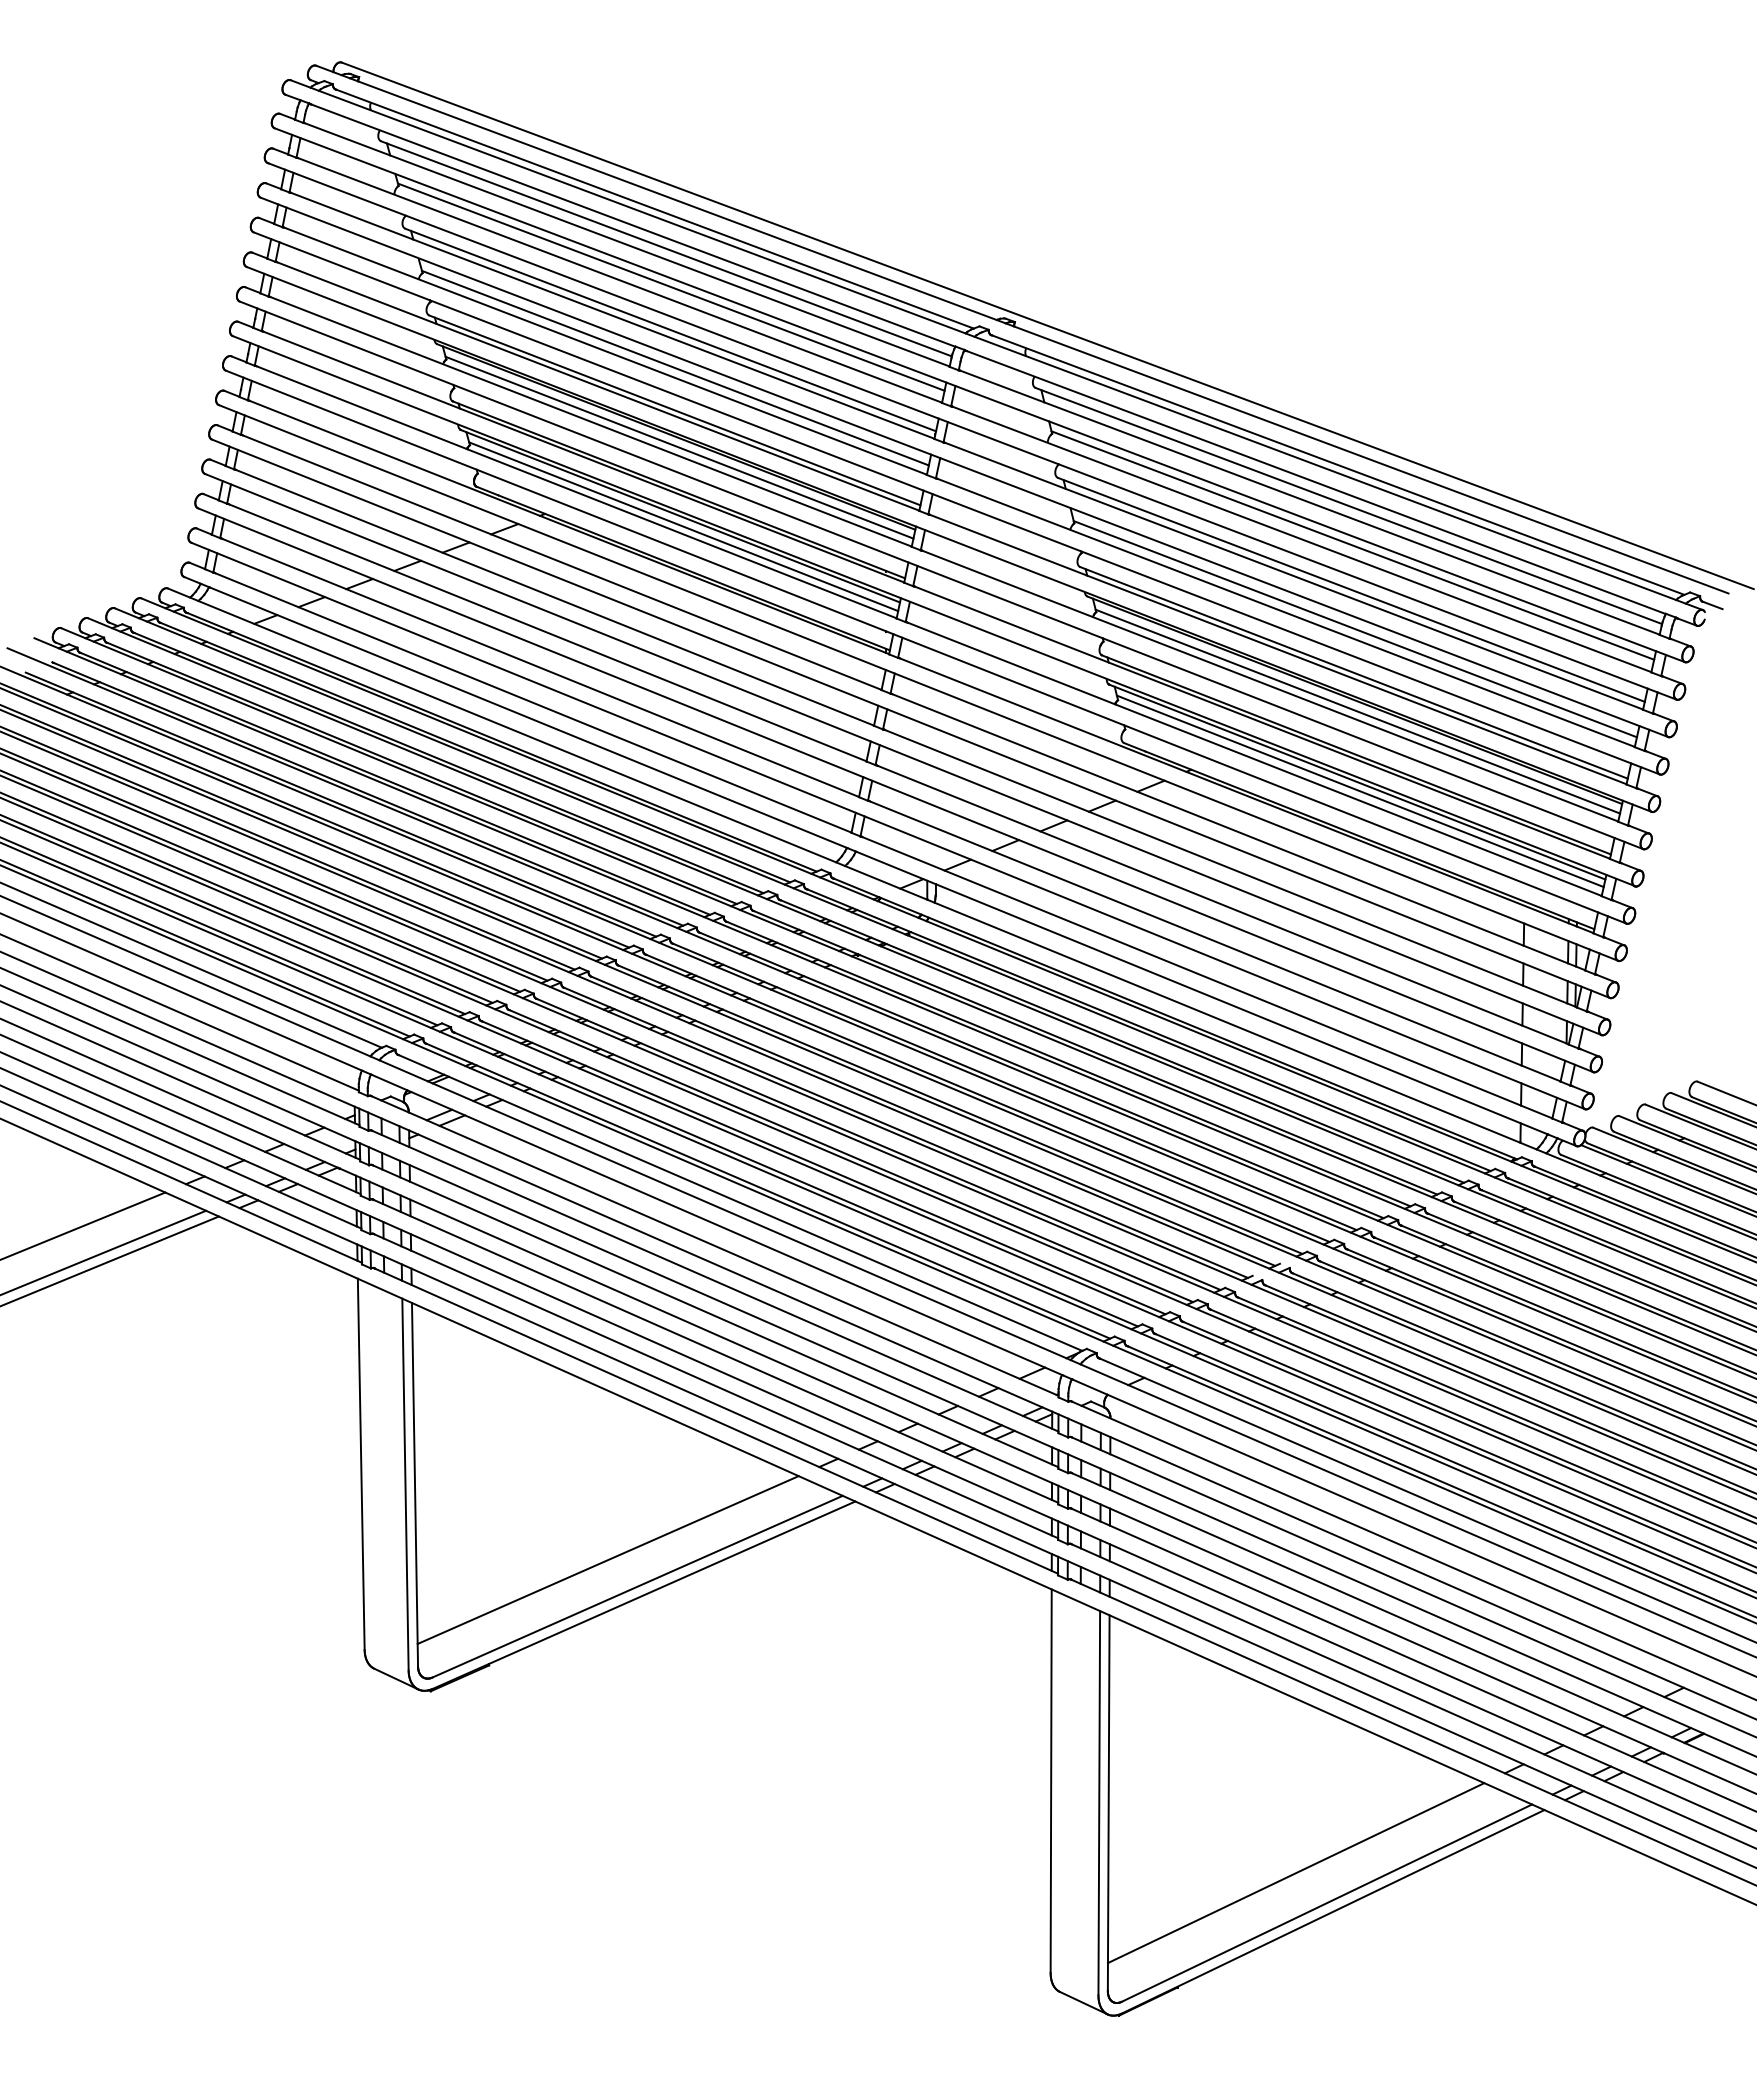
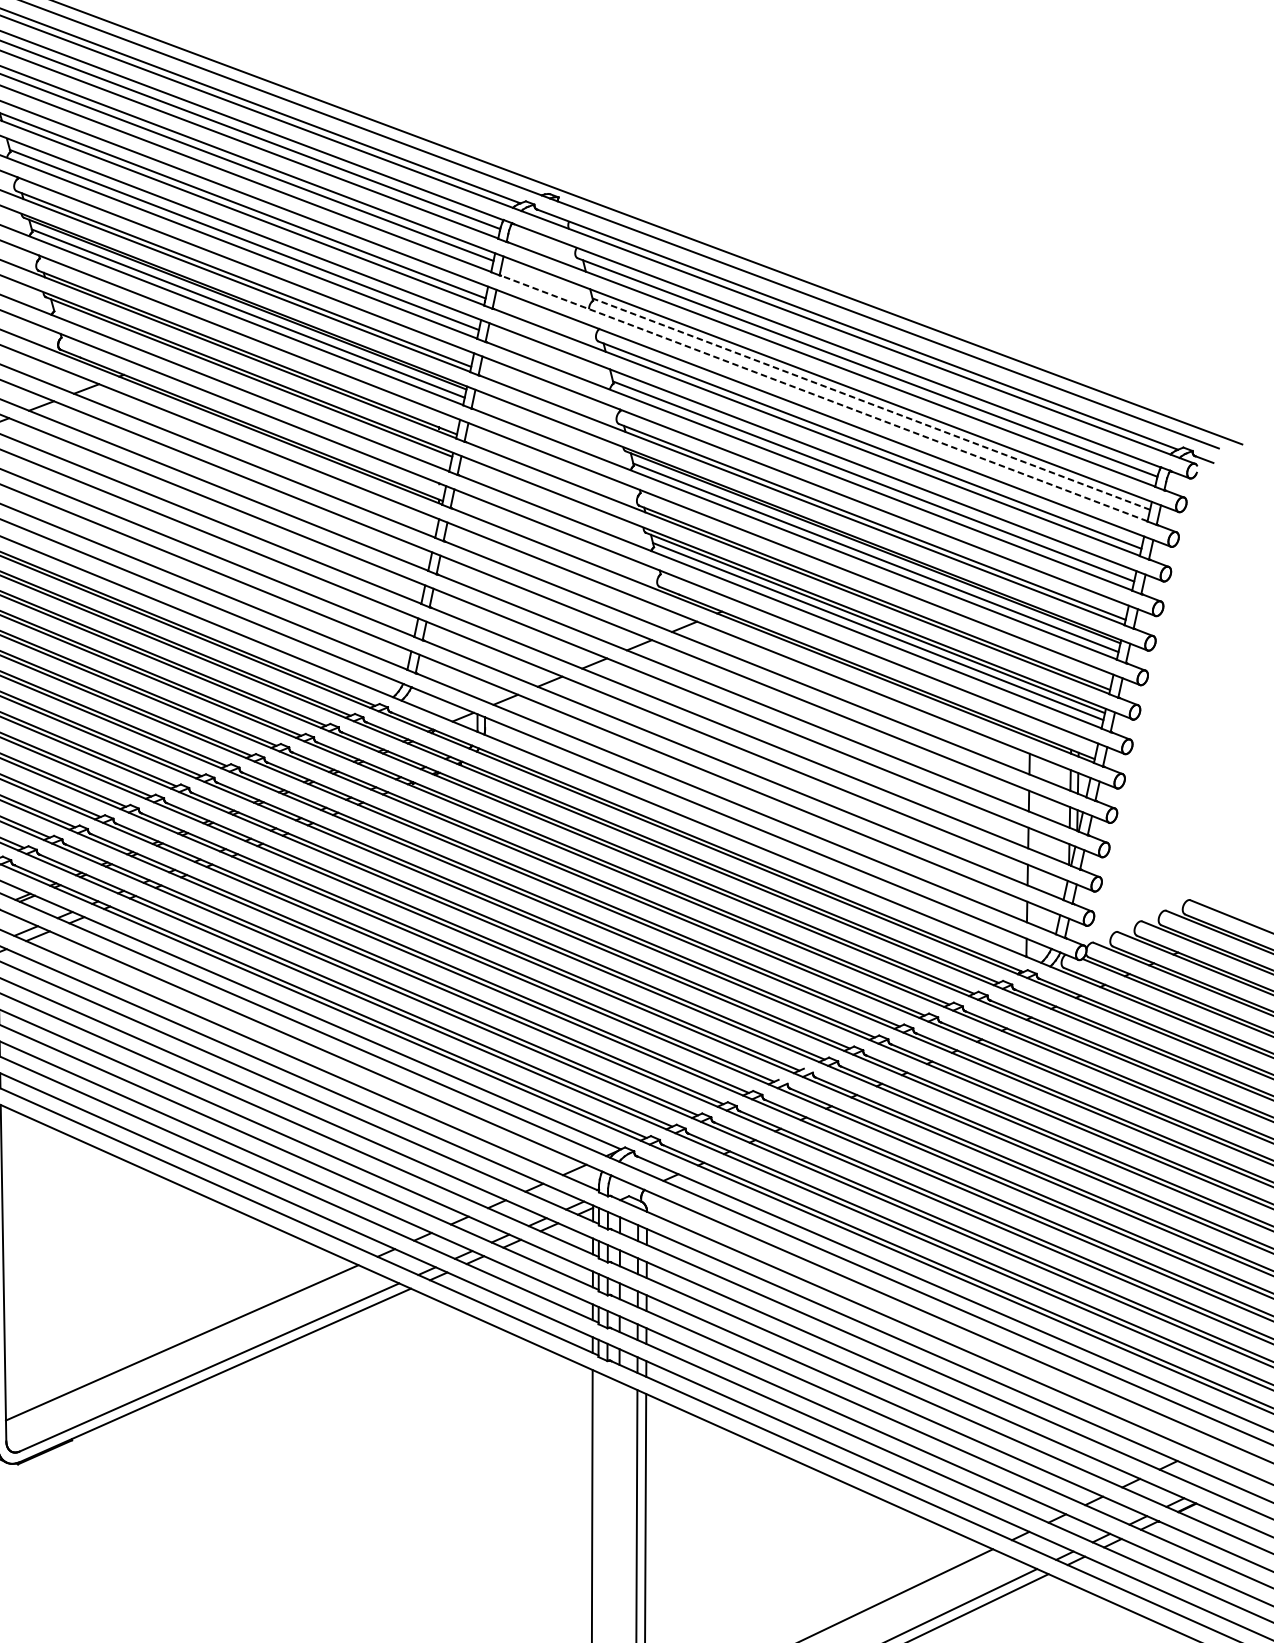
line: (683, 526) -> (251, 386), removed
line: (1302, 539) -> (824, 398), solid -> dashed
line: (1352, 545) -> (870, 404), solid -> dashed

